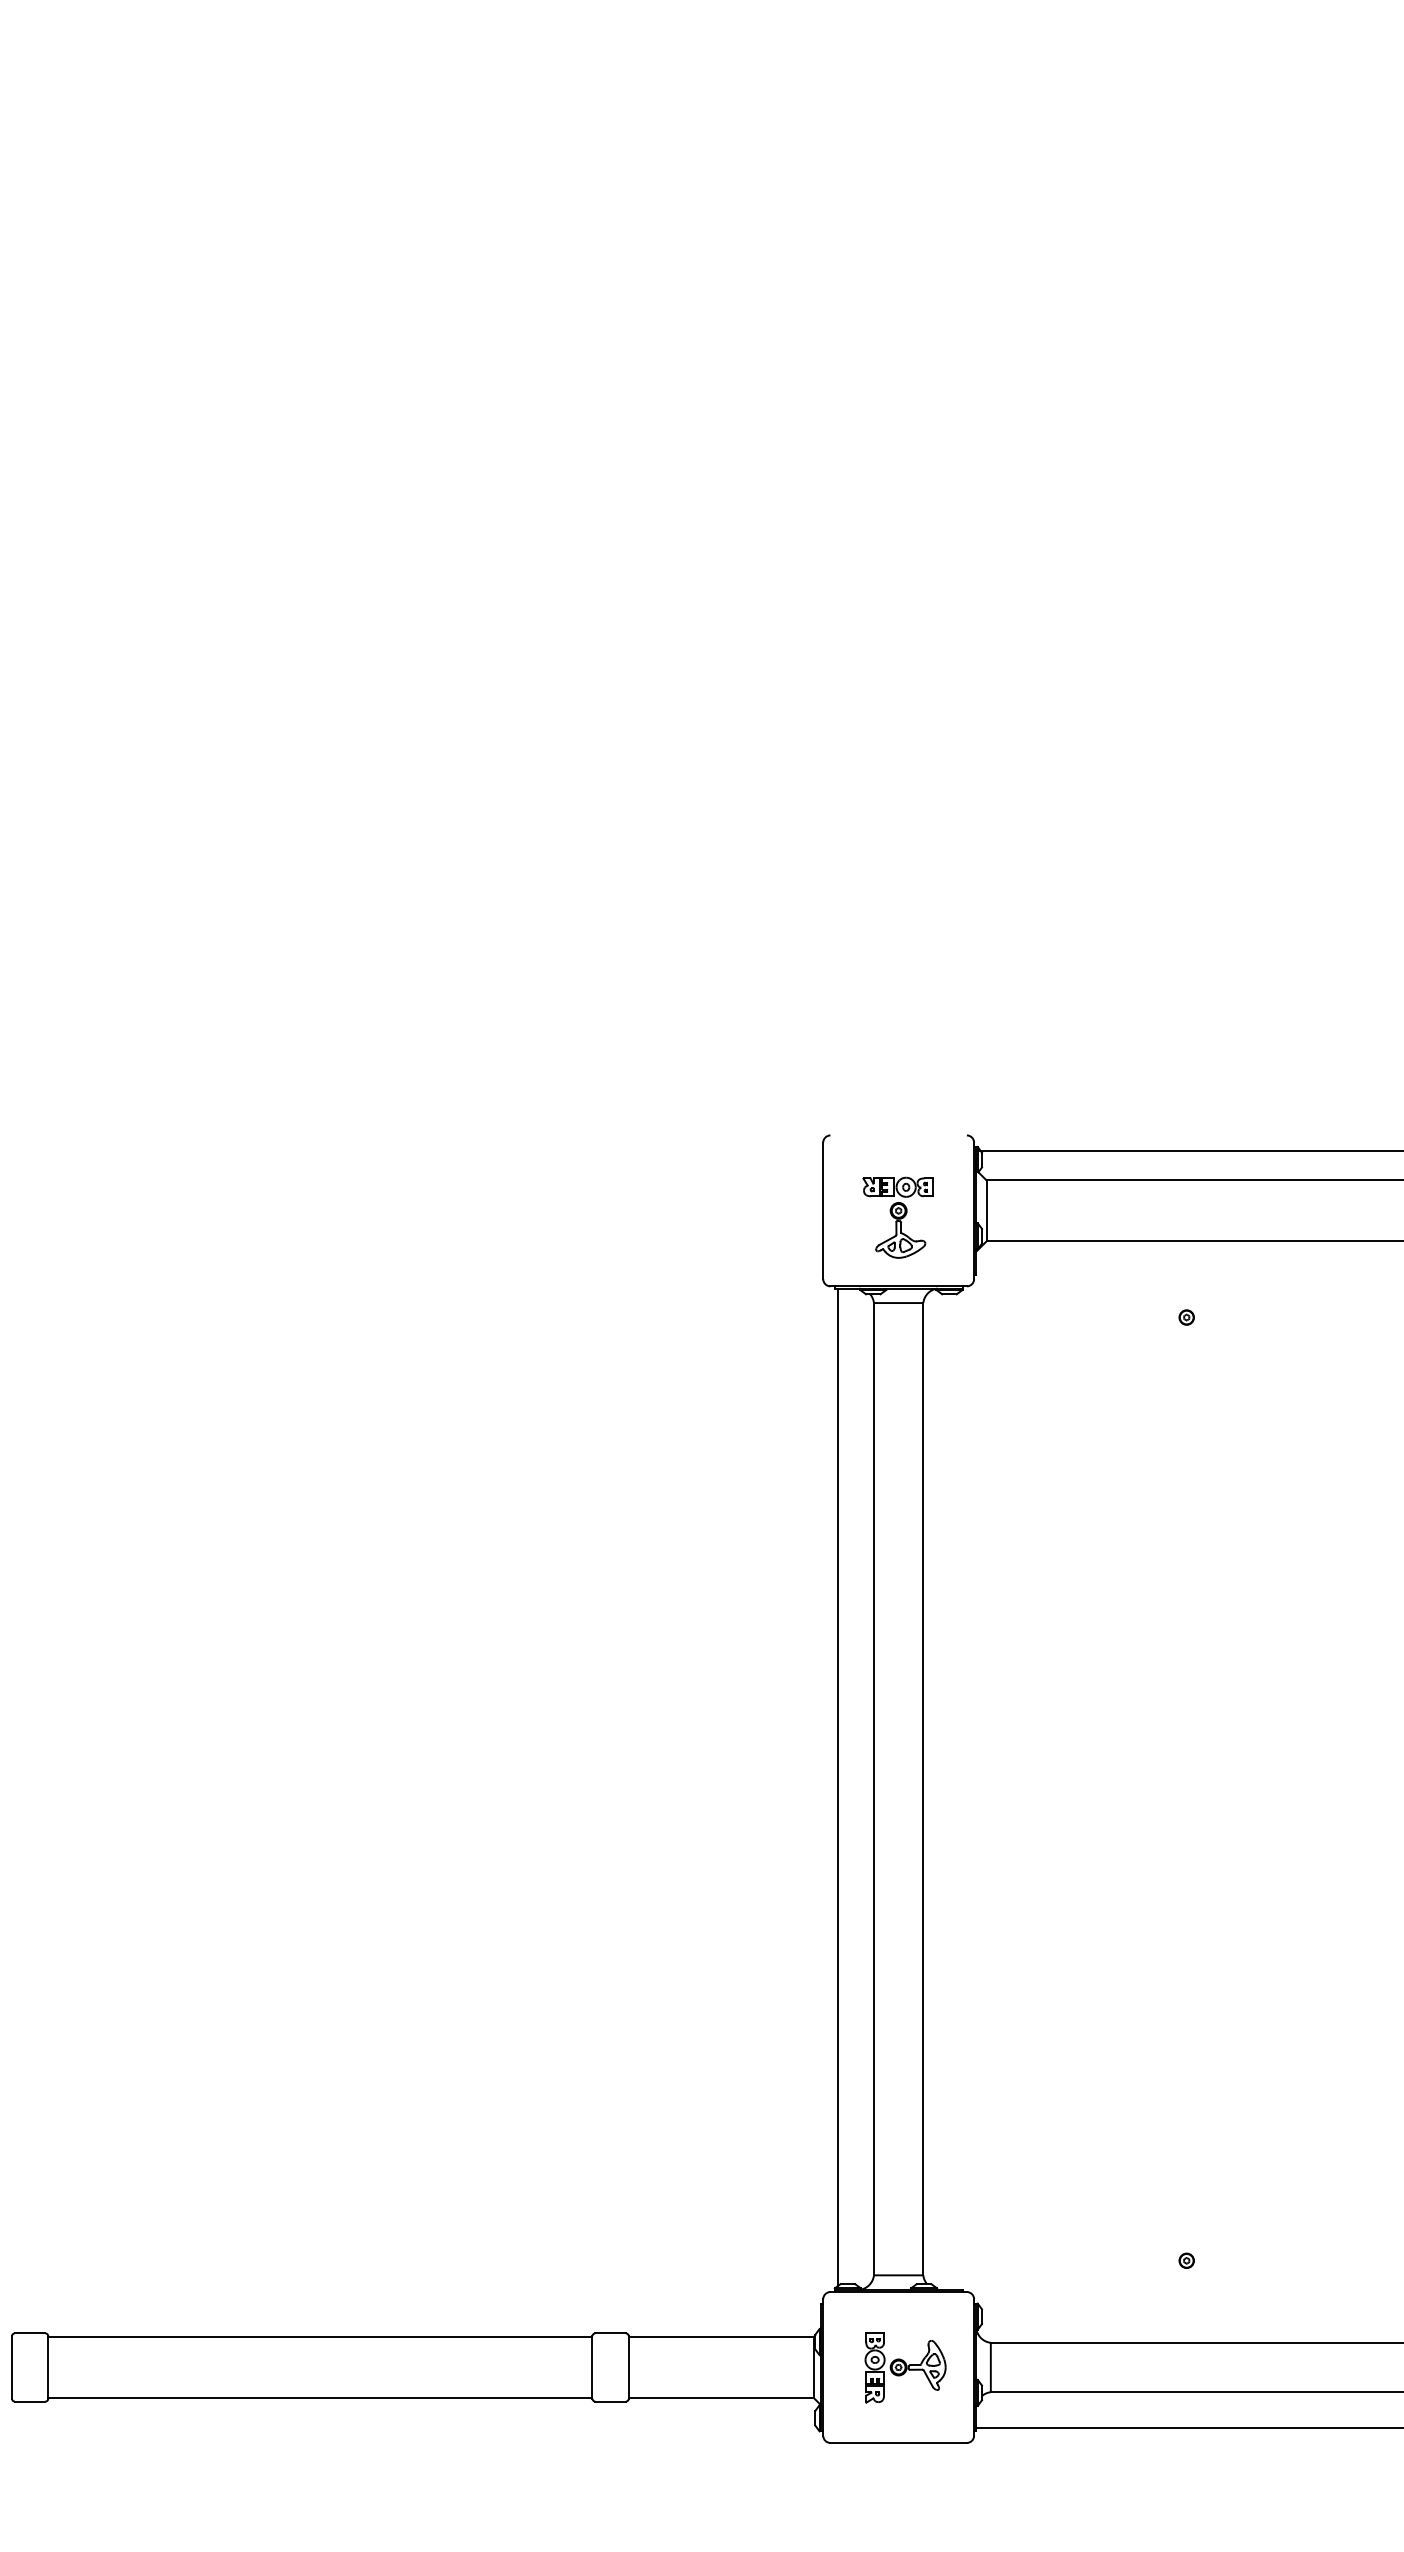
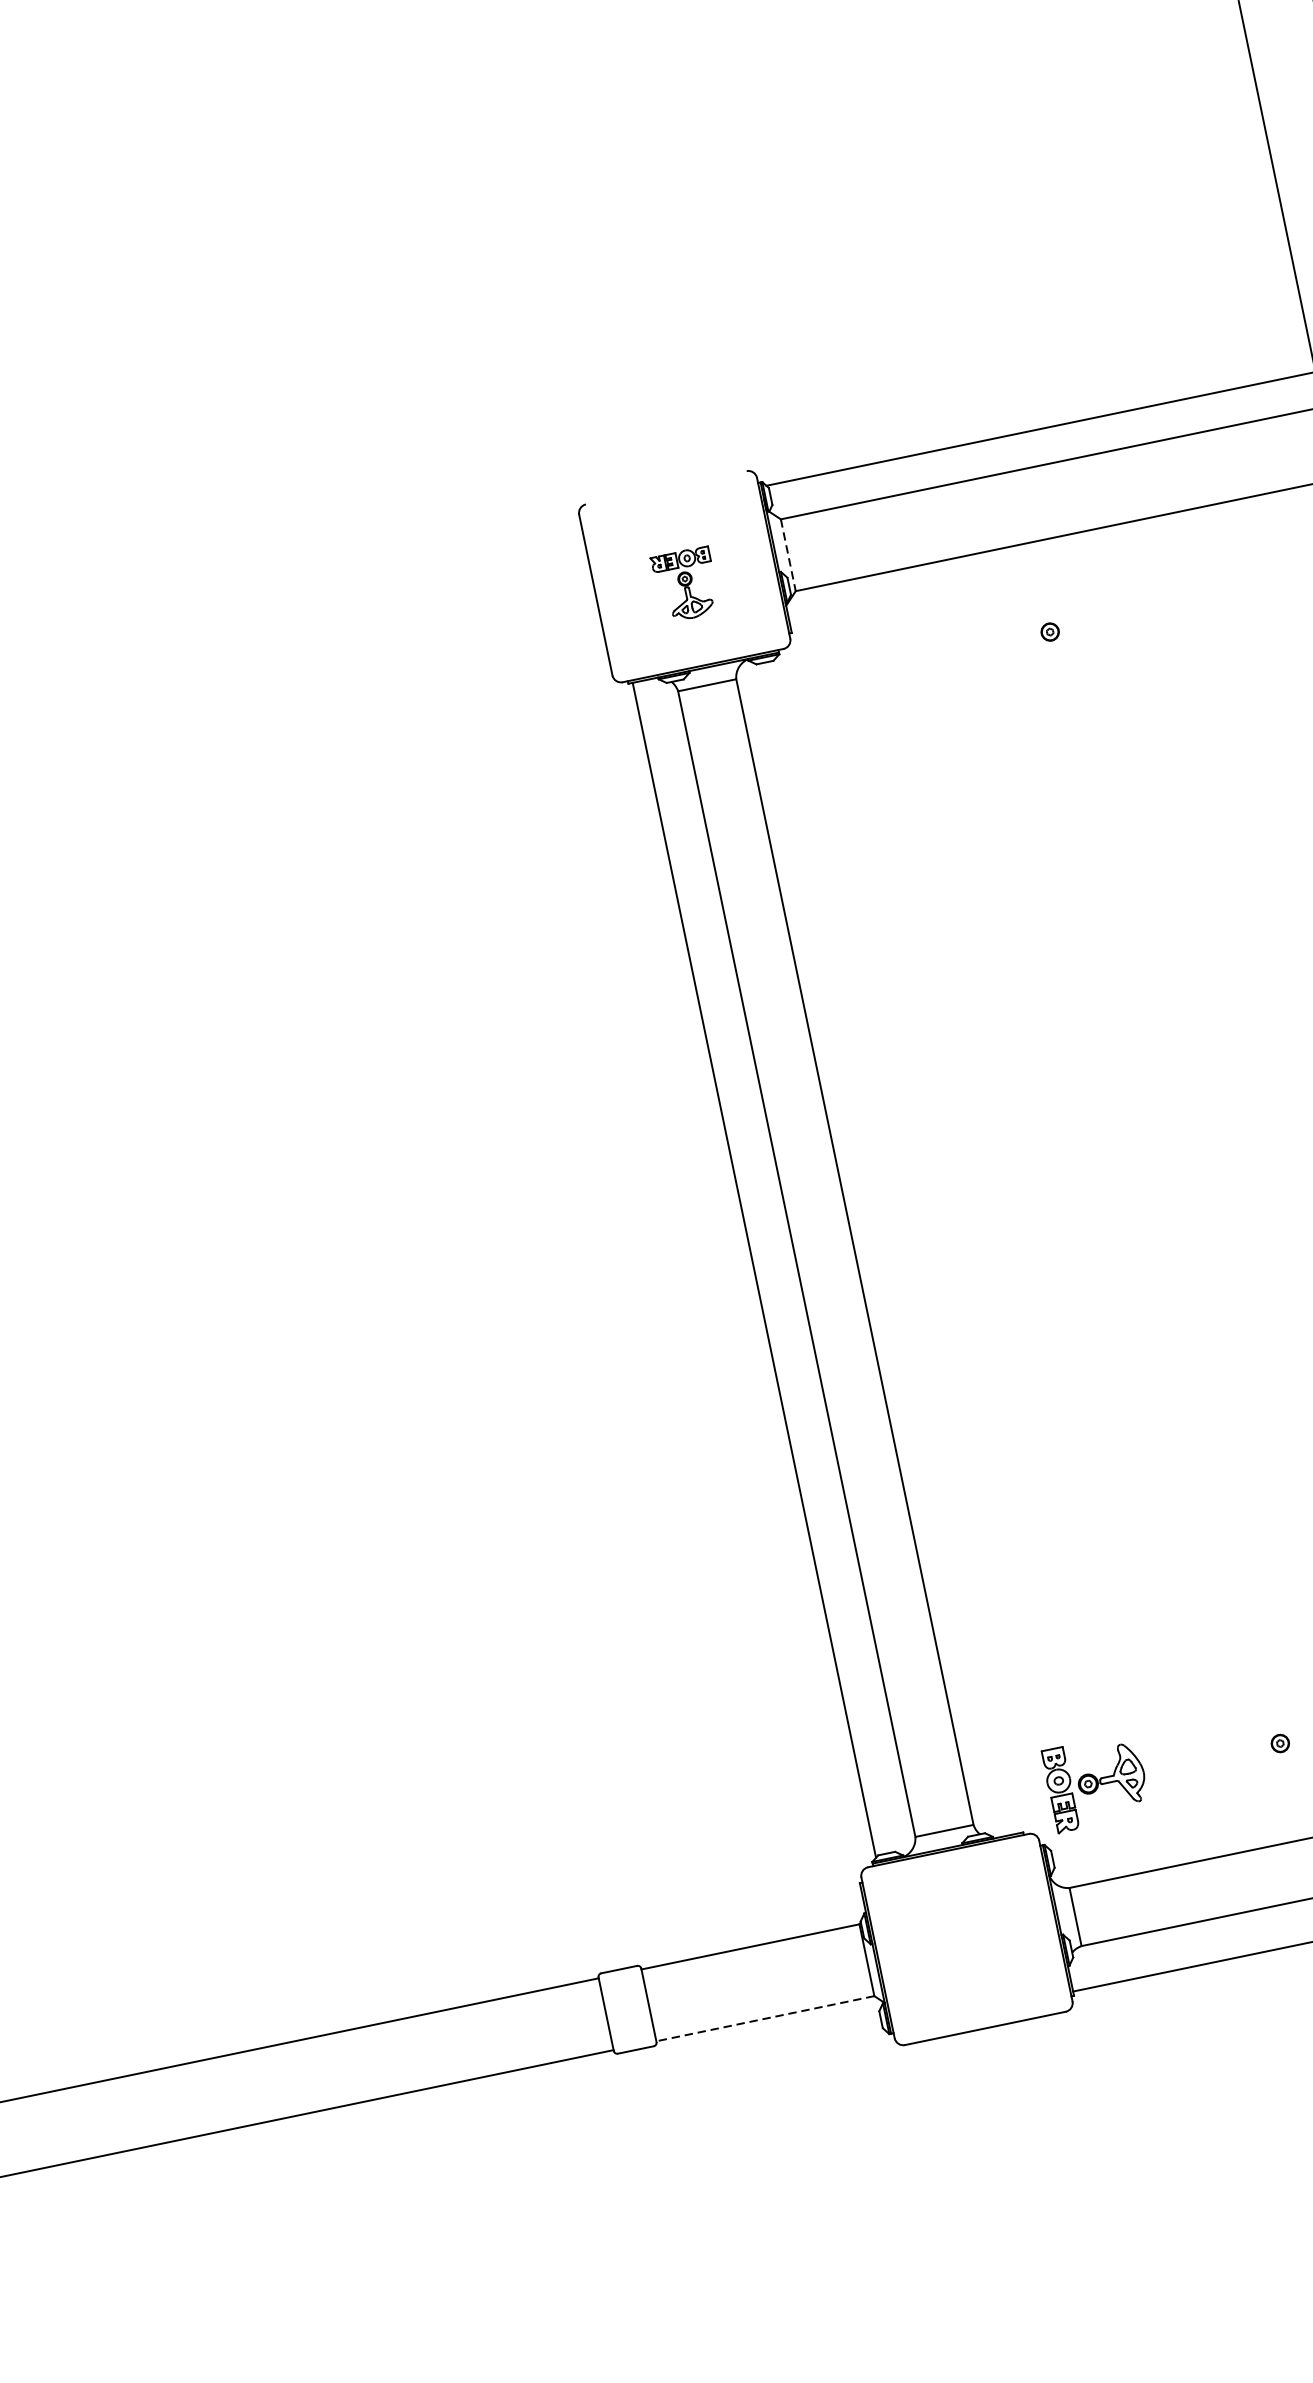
line: (986, 1211) -> (788, 555), solid -> dashed
part: (897, 1217) -> (684, 584), size x0.7
part: (905, 2367) -> (1096, 1782), moved
line: (721, 2397) -> (765, 2018), solid -> dashed

